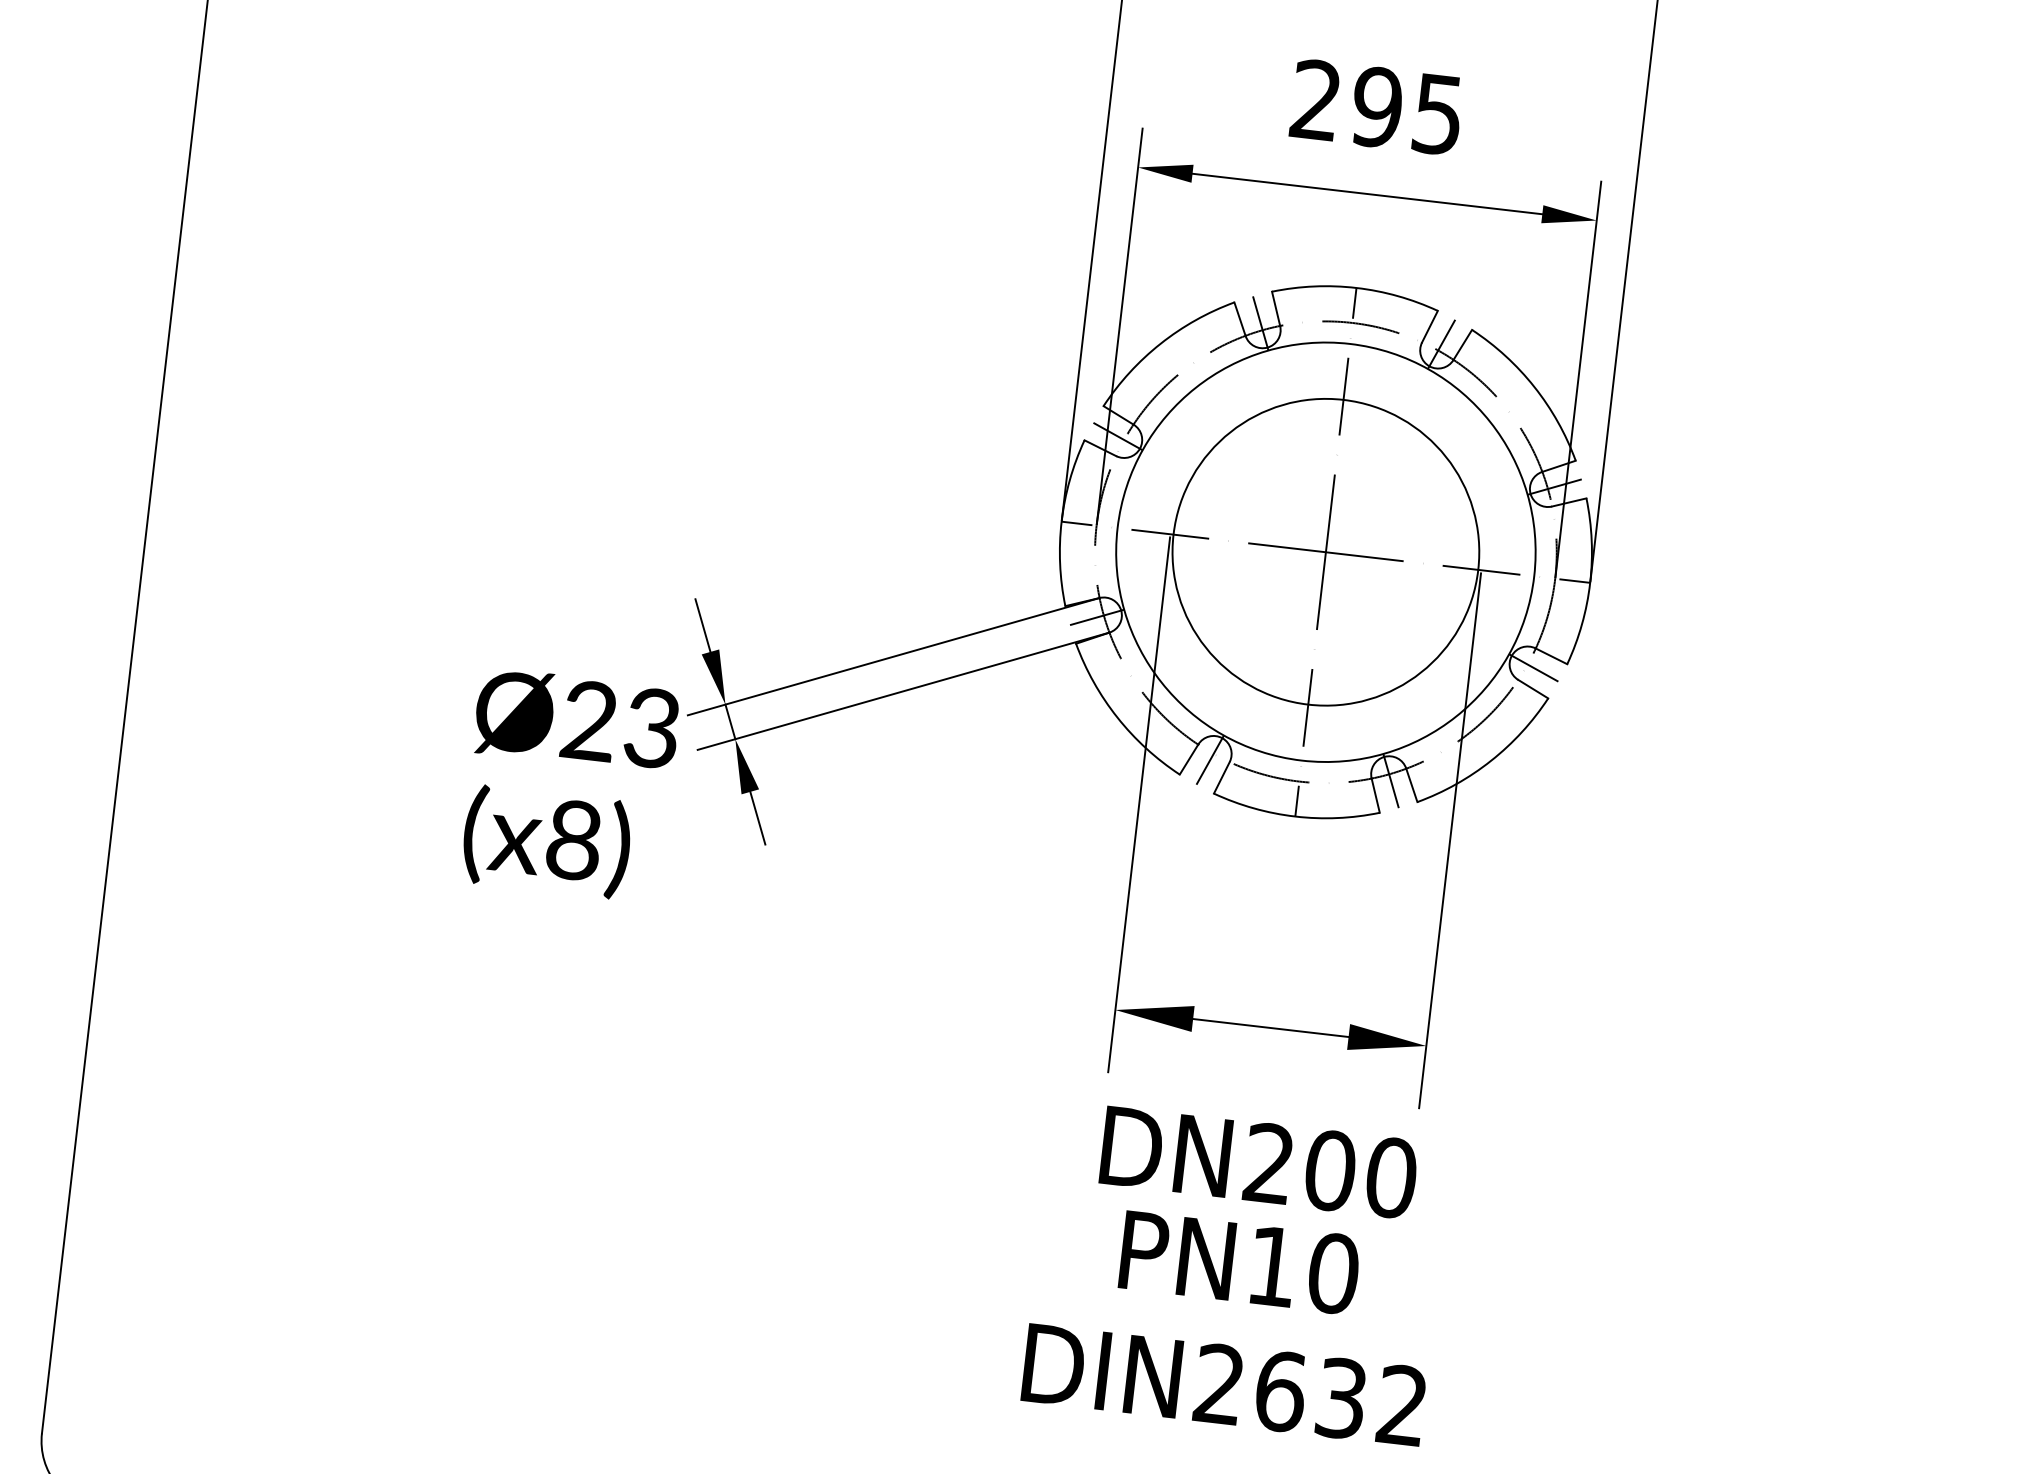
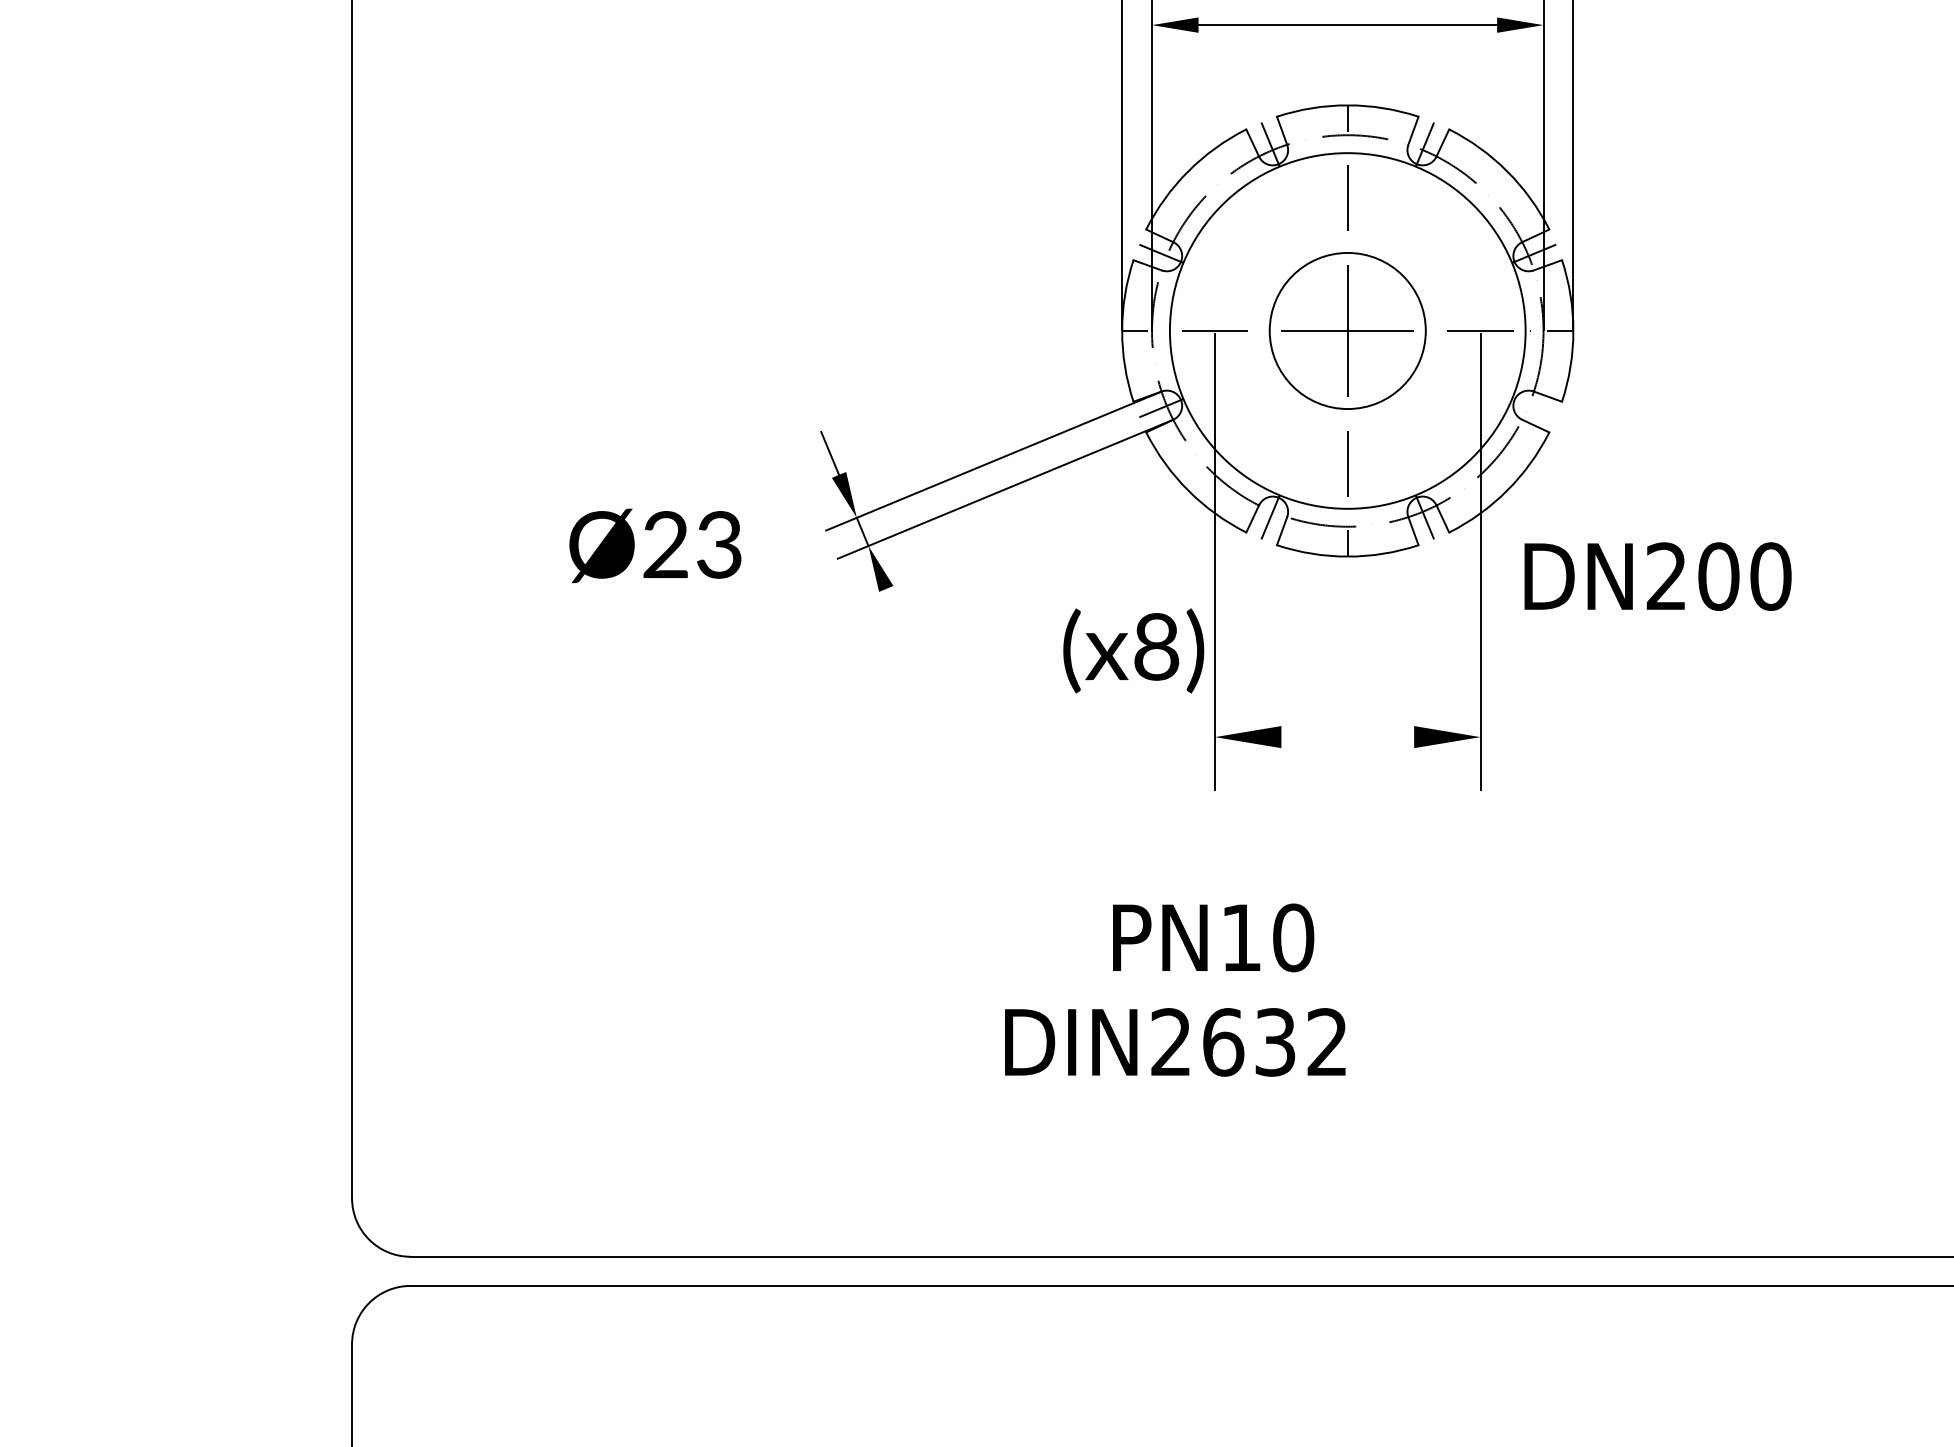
circle: (1325, 551) -> (1347, 330), size x0.6
line: (1534, 668) -> (1534, 408), removed
text: (577, 720) -> (655, 545), moved
line: (758, 817) -> (895, 609), removed
text: (546, 841) -> (1133, 650), moved
line: (1270, 1028) -> (1347, 737), removed
text: (1258, 1162) -> (1657, 576), moved
text: (1239, 1262) -> (1213, 937), moved
text: (1224, 1385) -> (1175, 1042), moved

